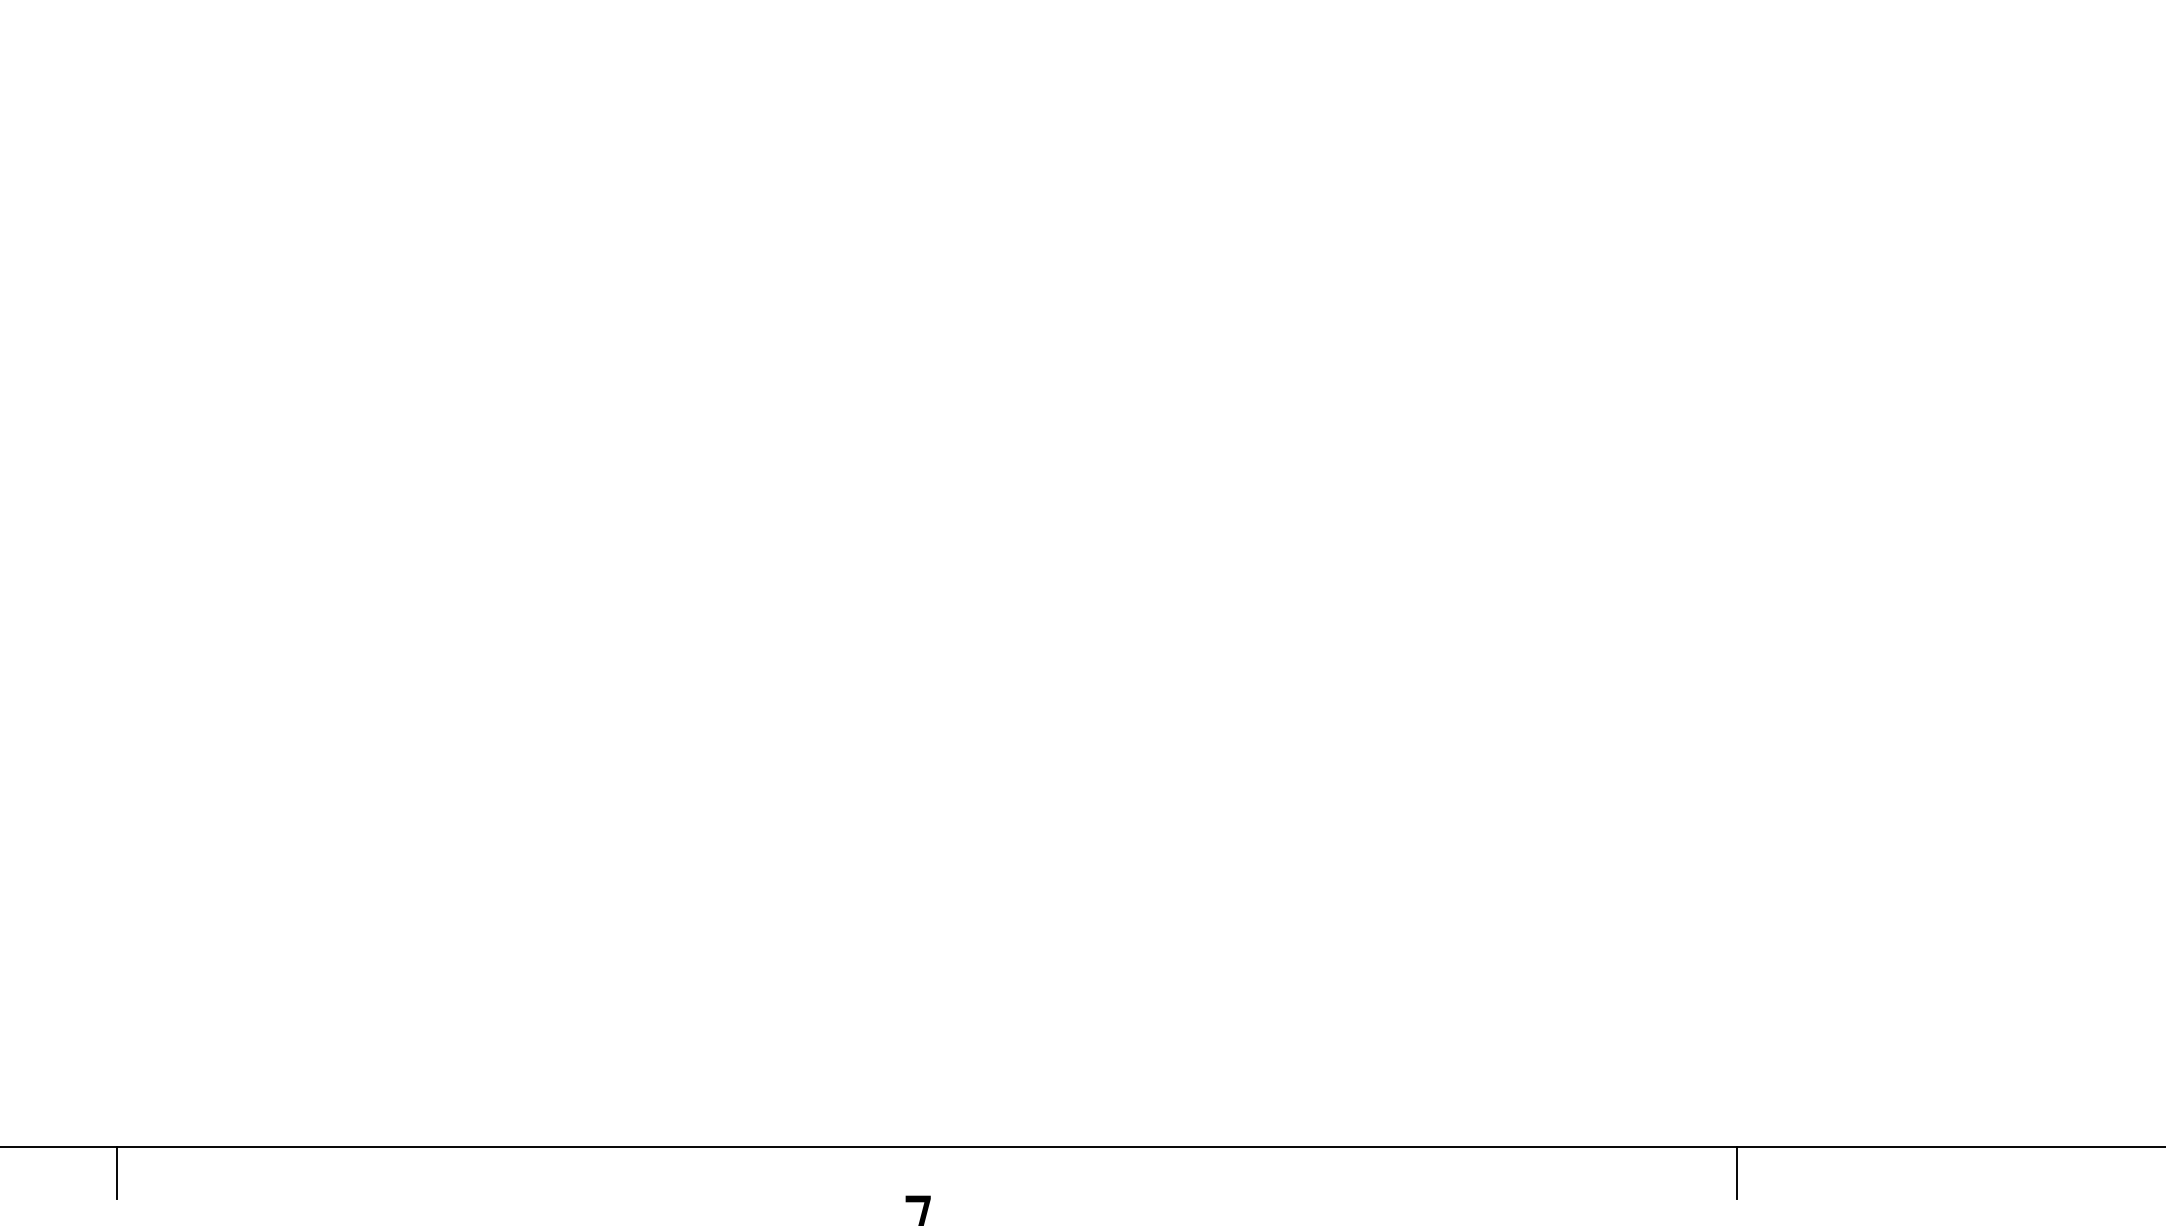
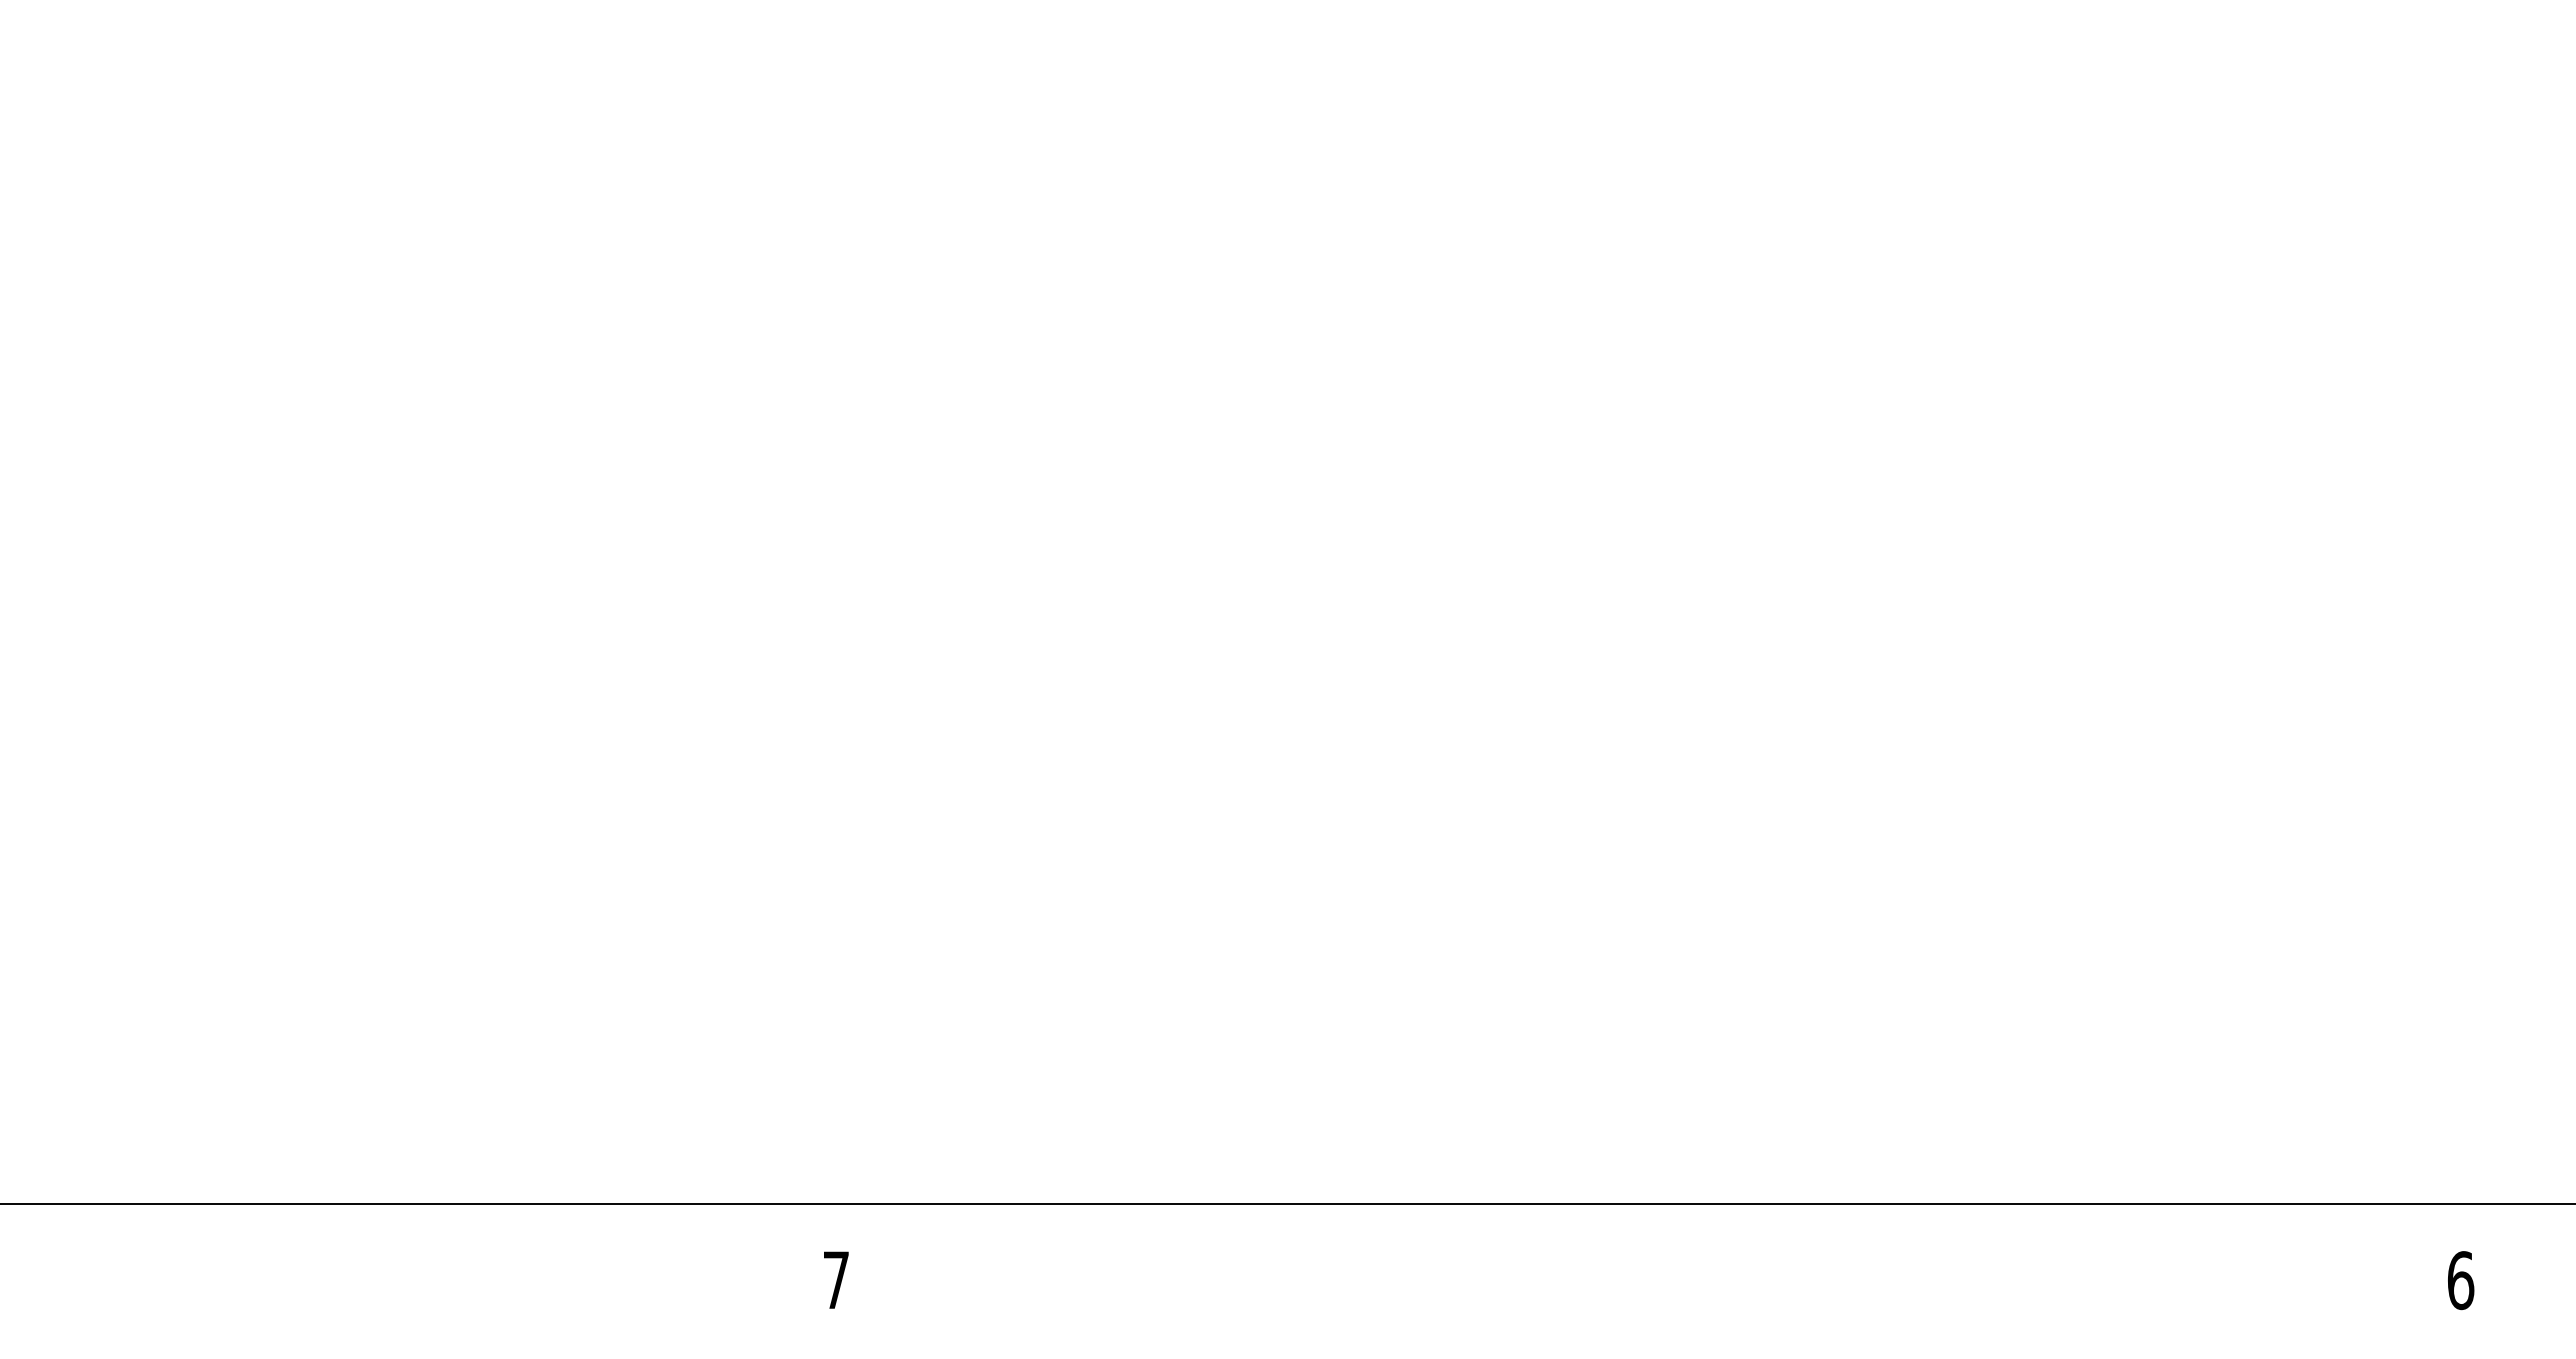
line: (117, 1173) -> (48, 1229), removed
line: (1737, 1173) -> (1642, 1229), removed

